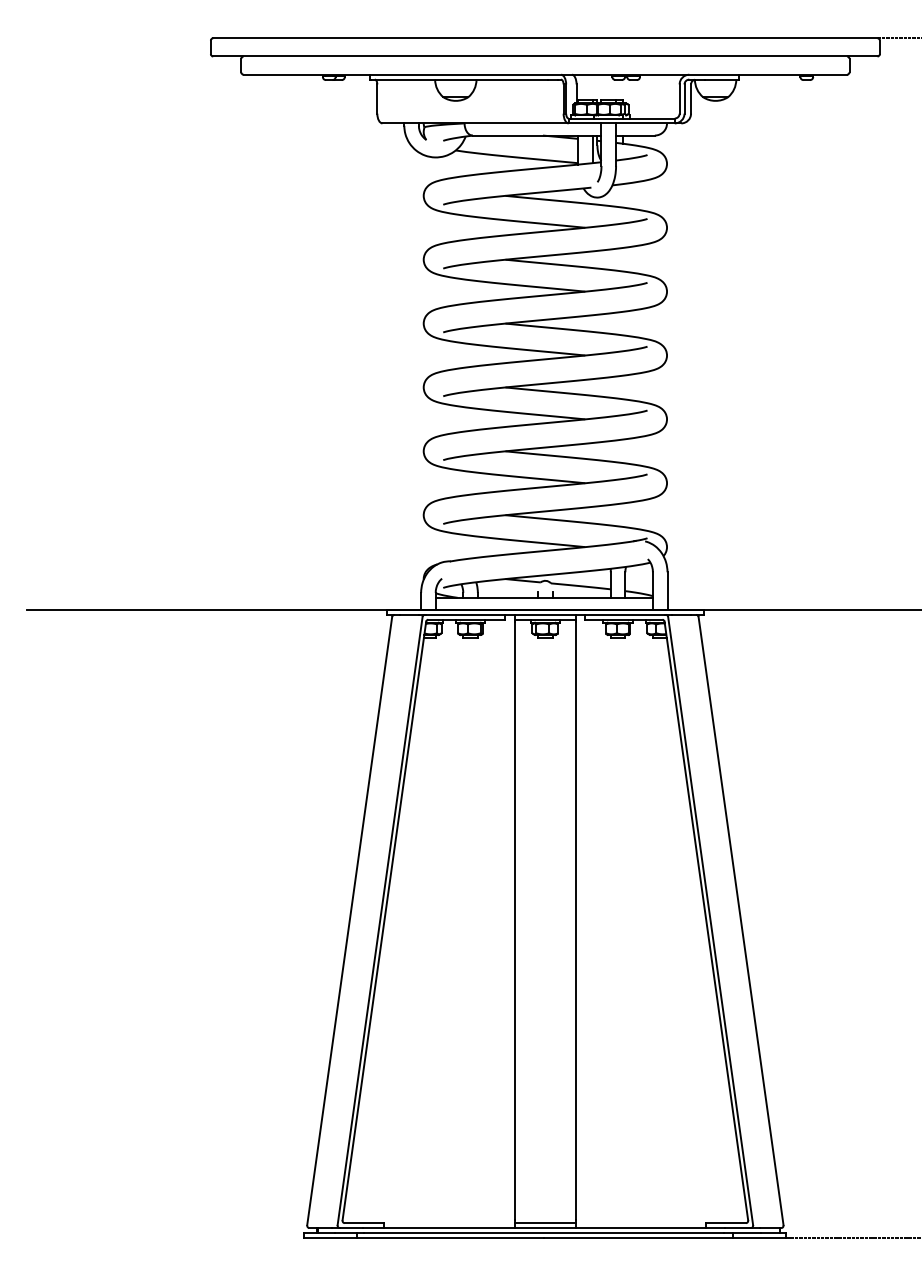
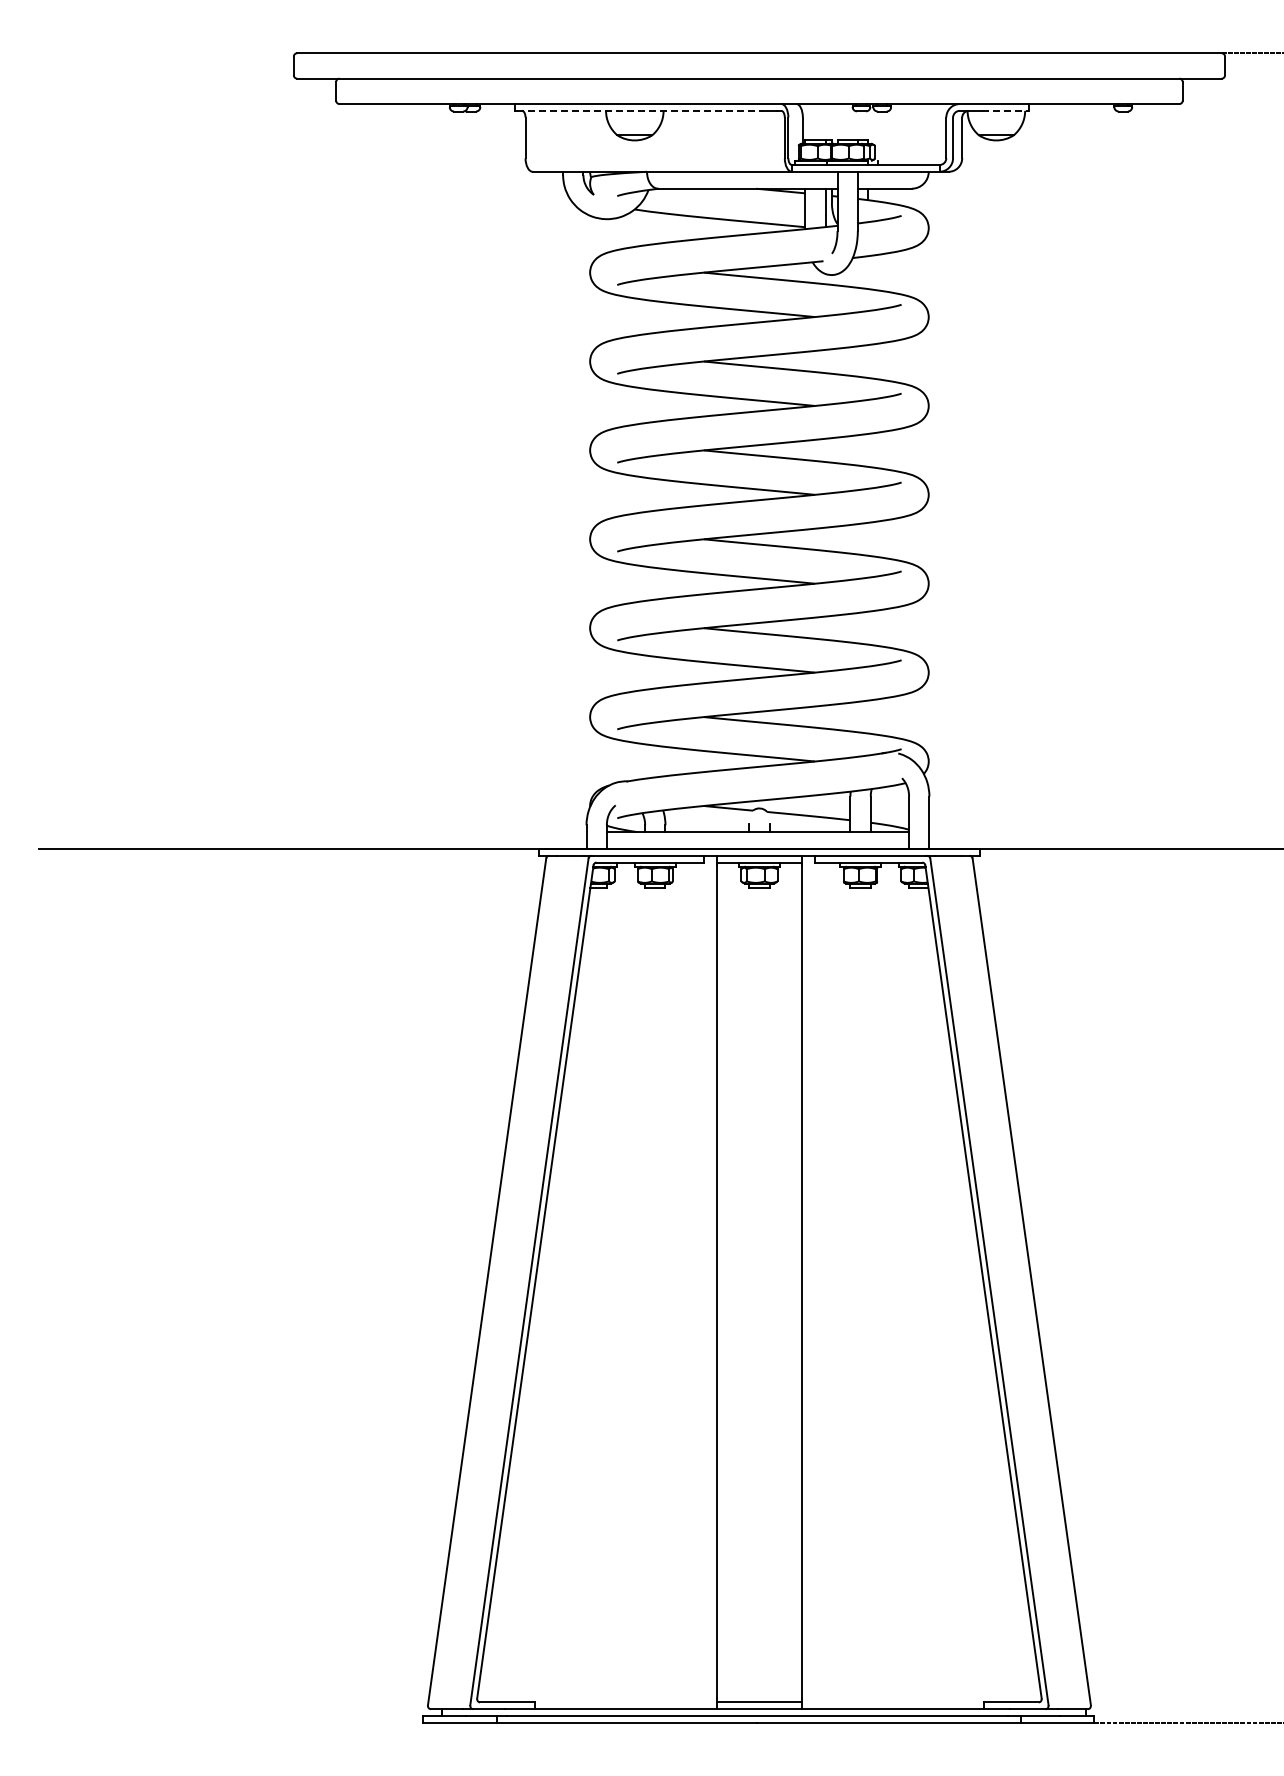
line: (459, 79) -> (640, 110), solid -> dashed
line: (722, 79) -> (1005, 110), solid -> dashed

